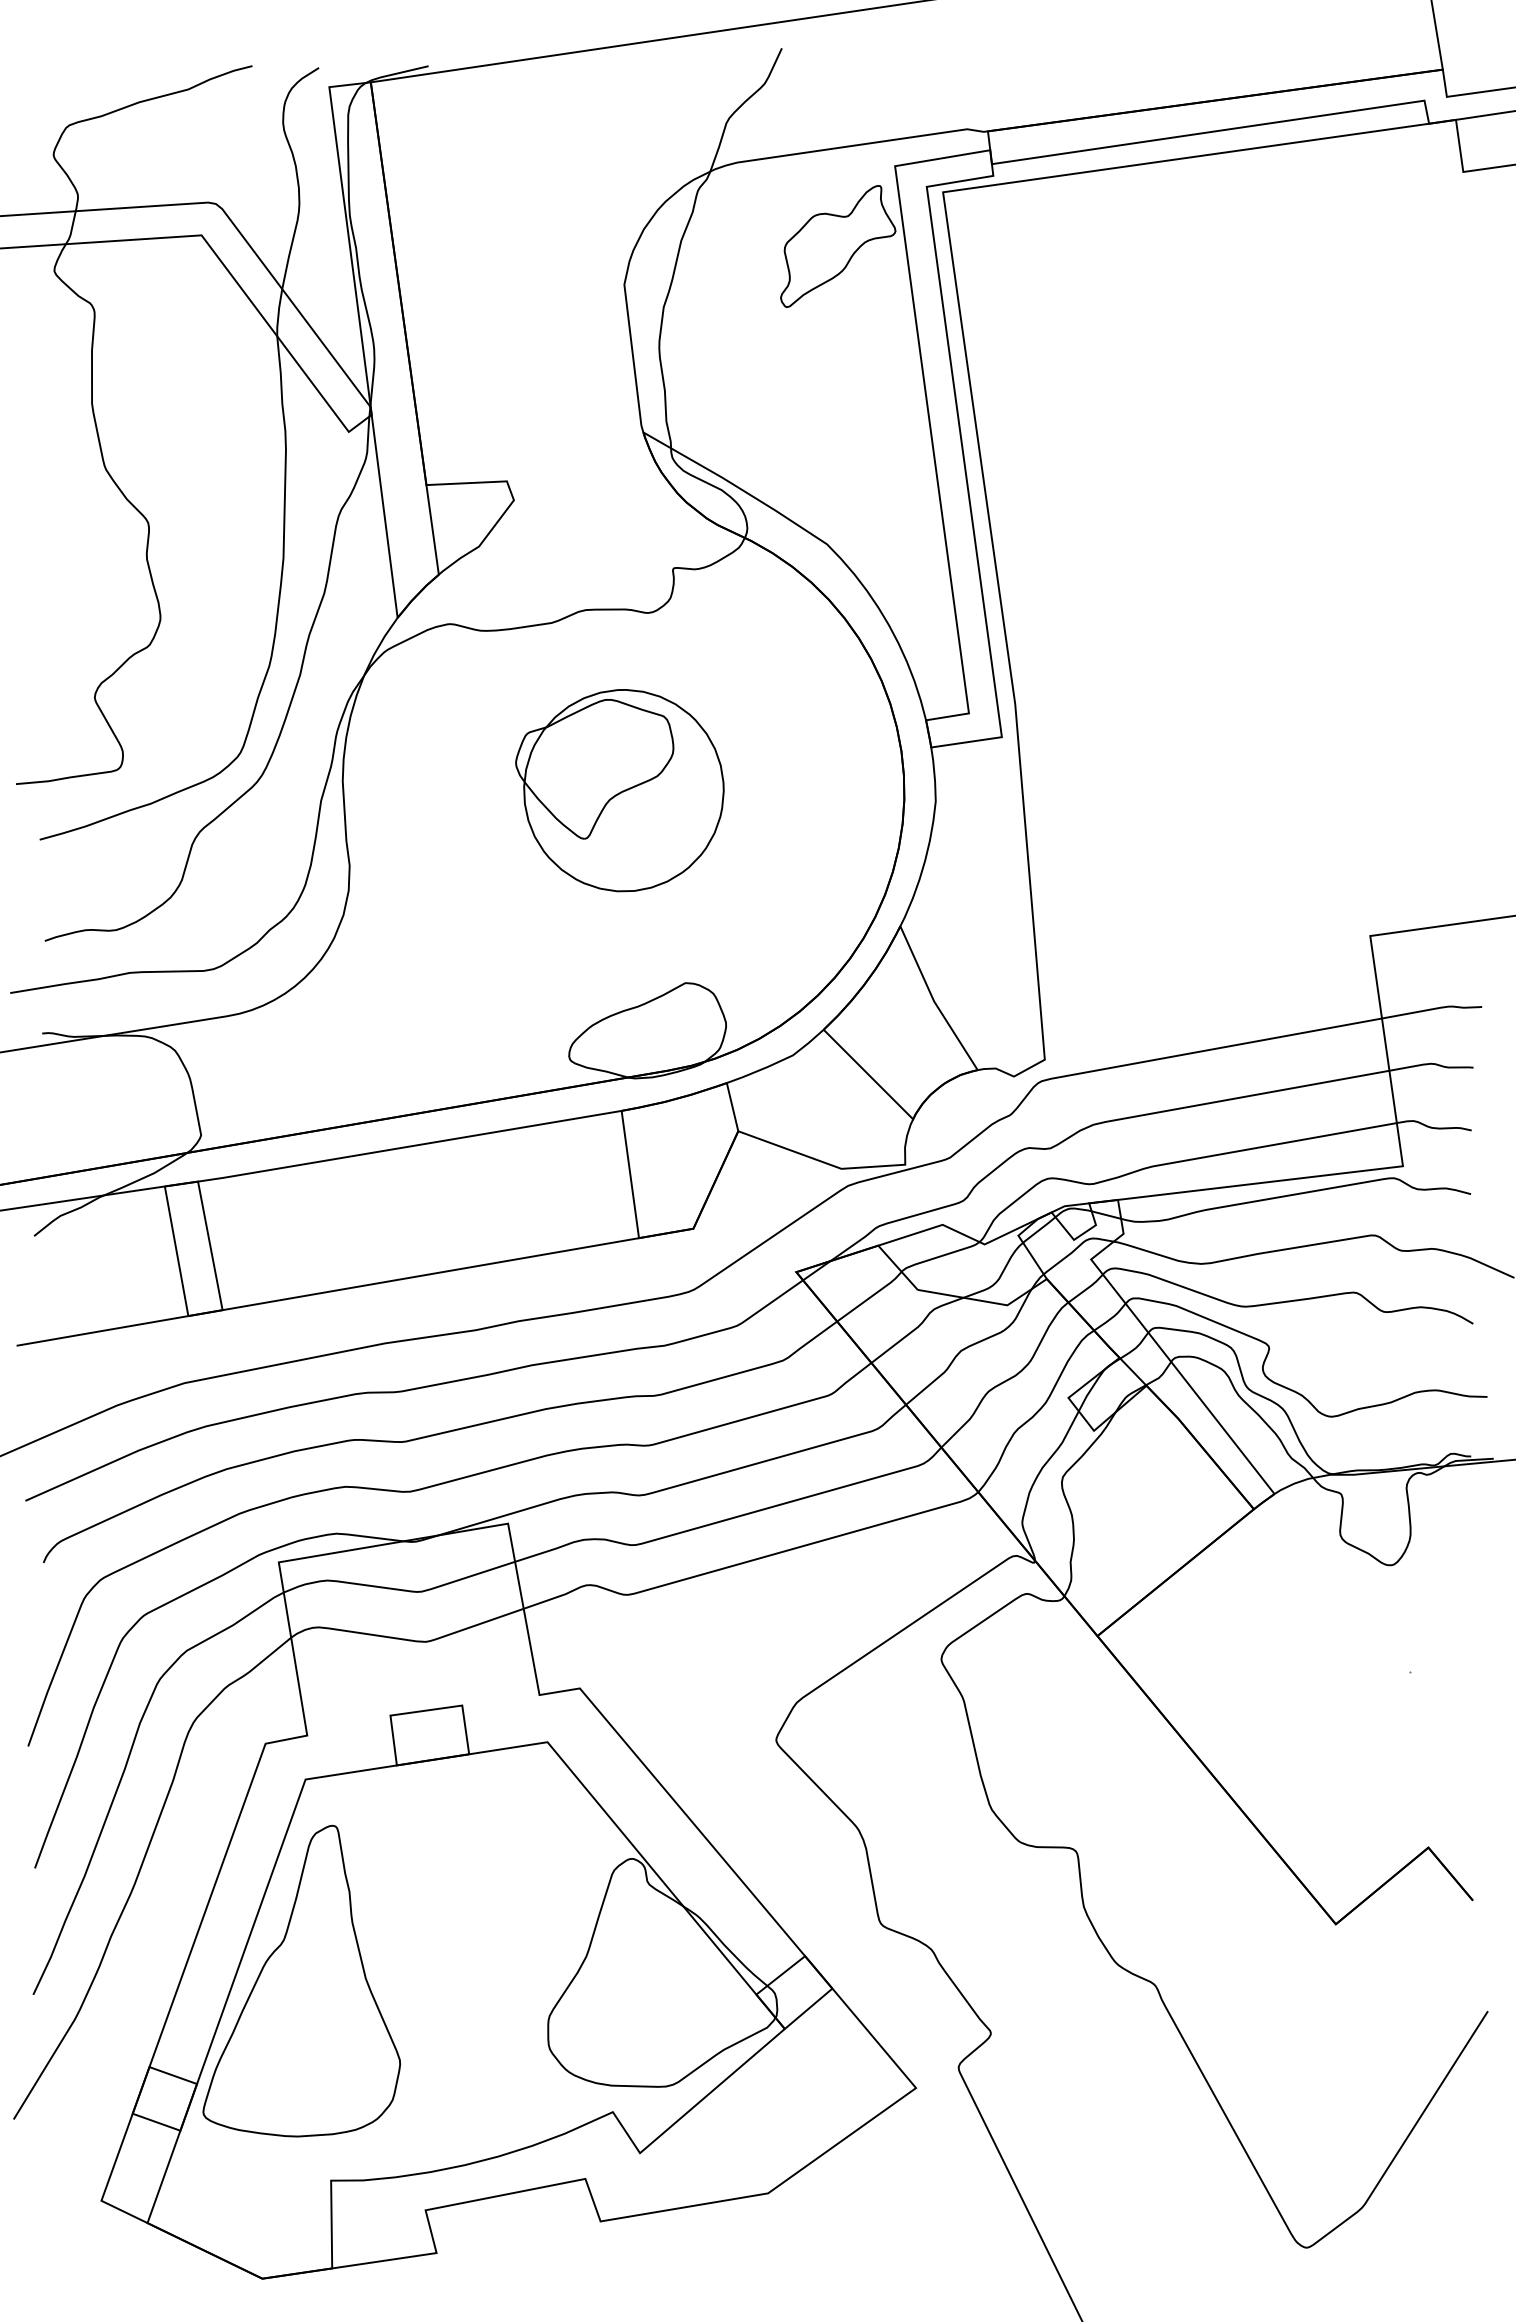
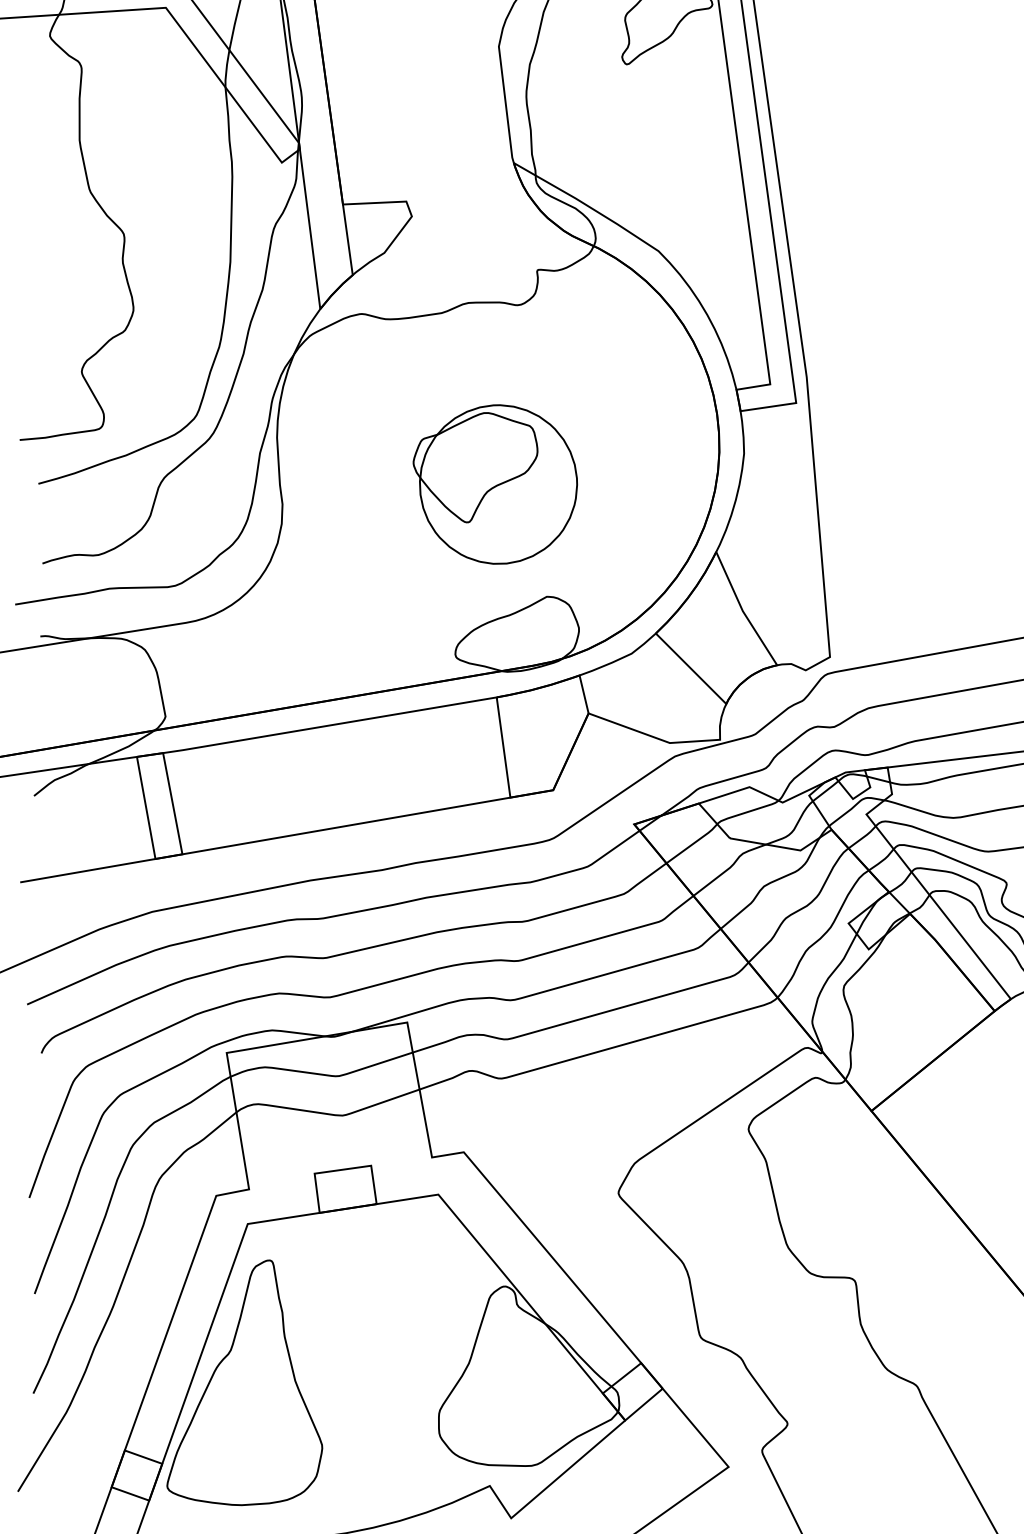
part: (619, 790) -> (495, 484), moved

